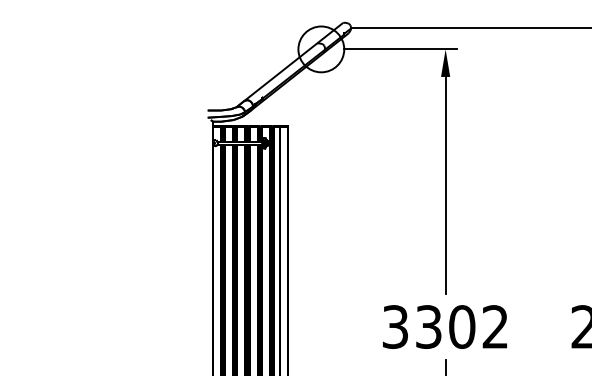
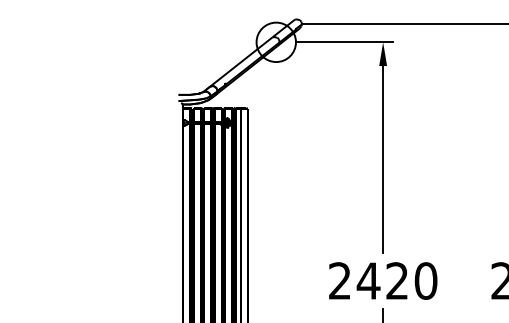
text: (446, 326) -> (383, 280), 3302 -> 2420

